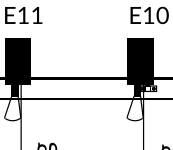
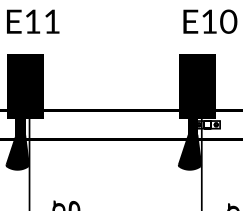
fill: (12, 108) -> (17, 152), added
fill: (134, 108) -> (189, 152), added

